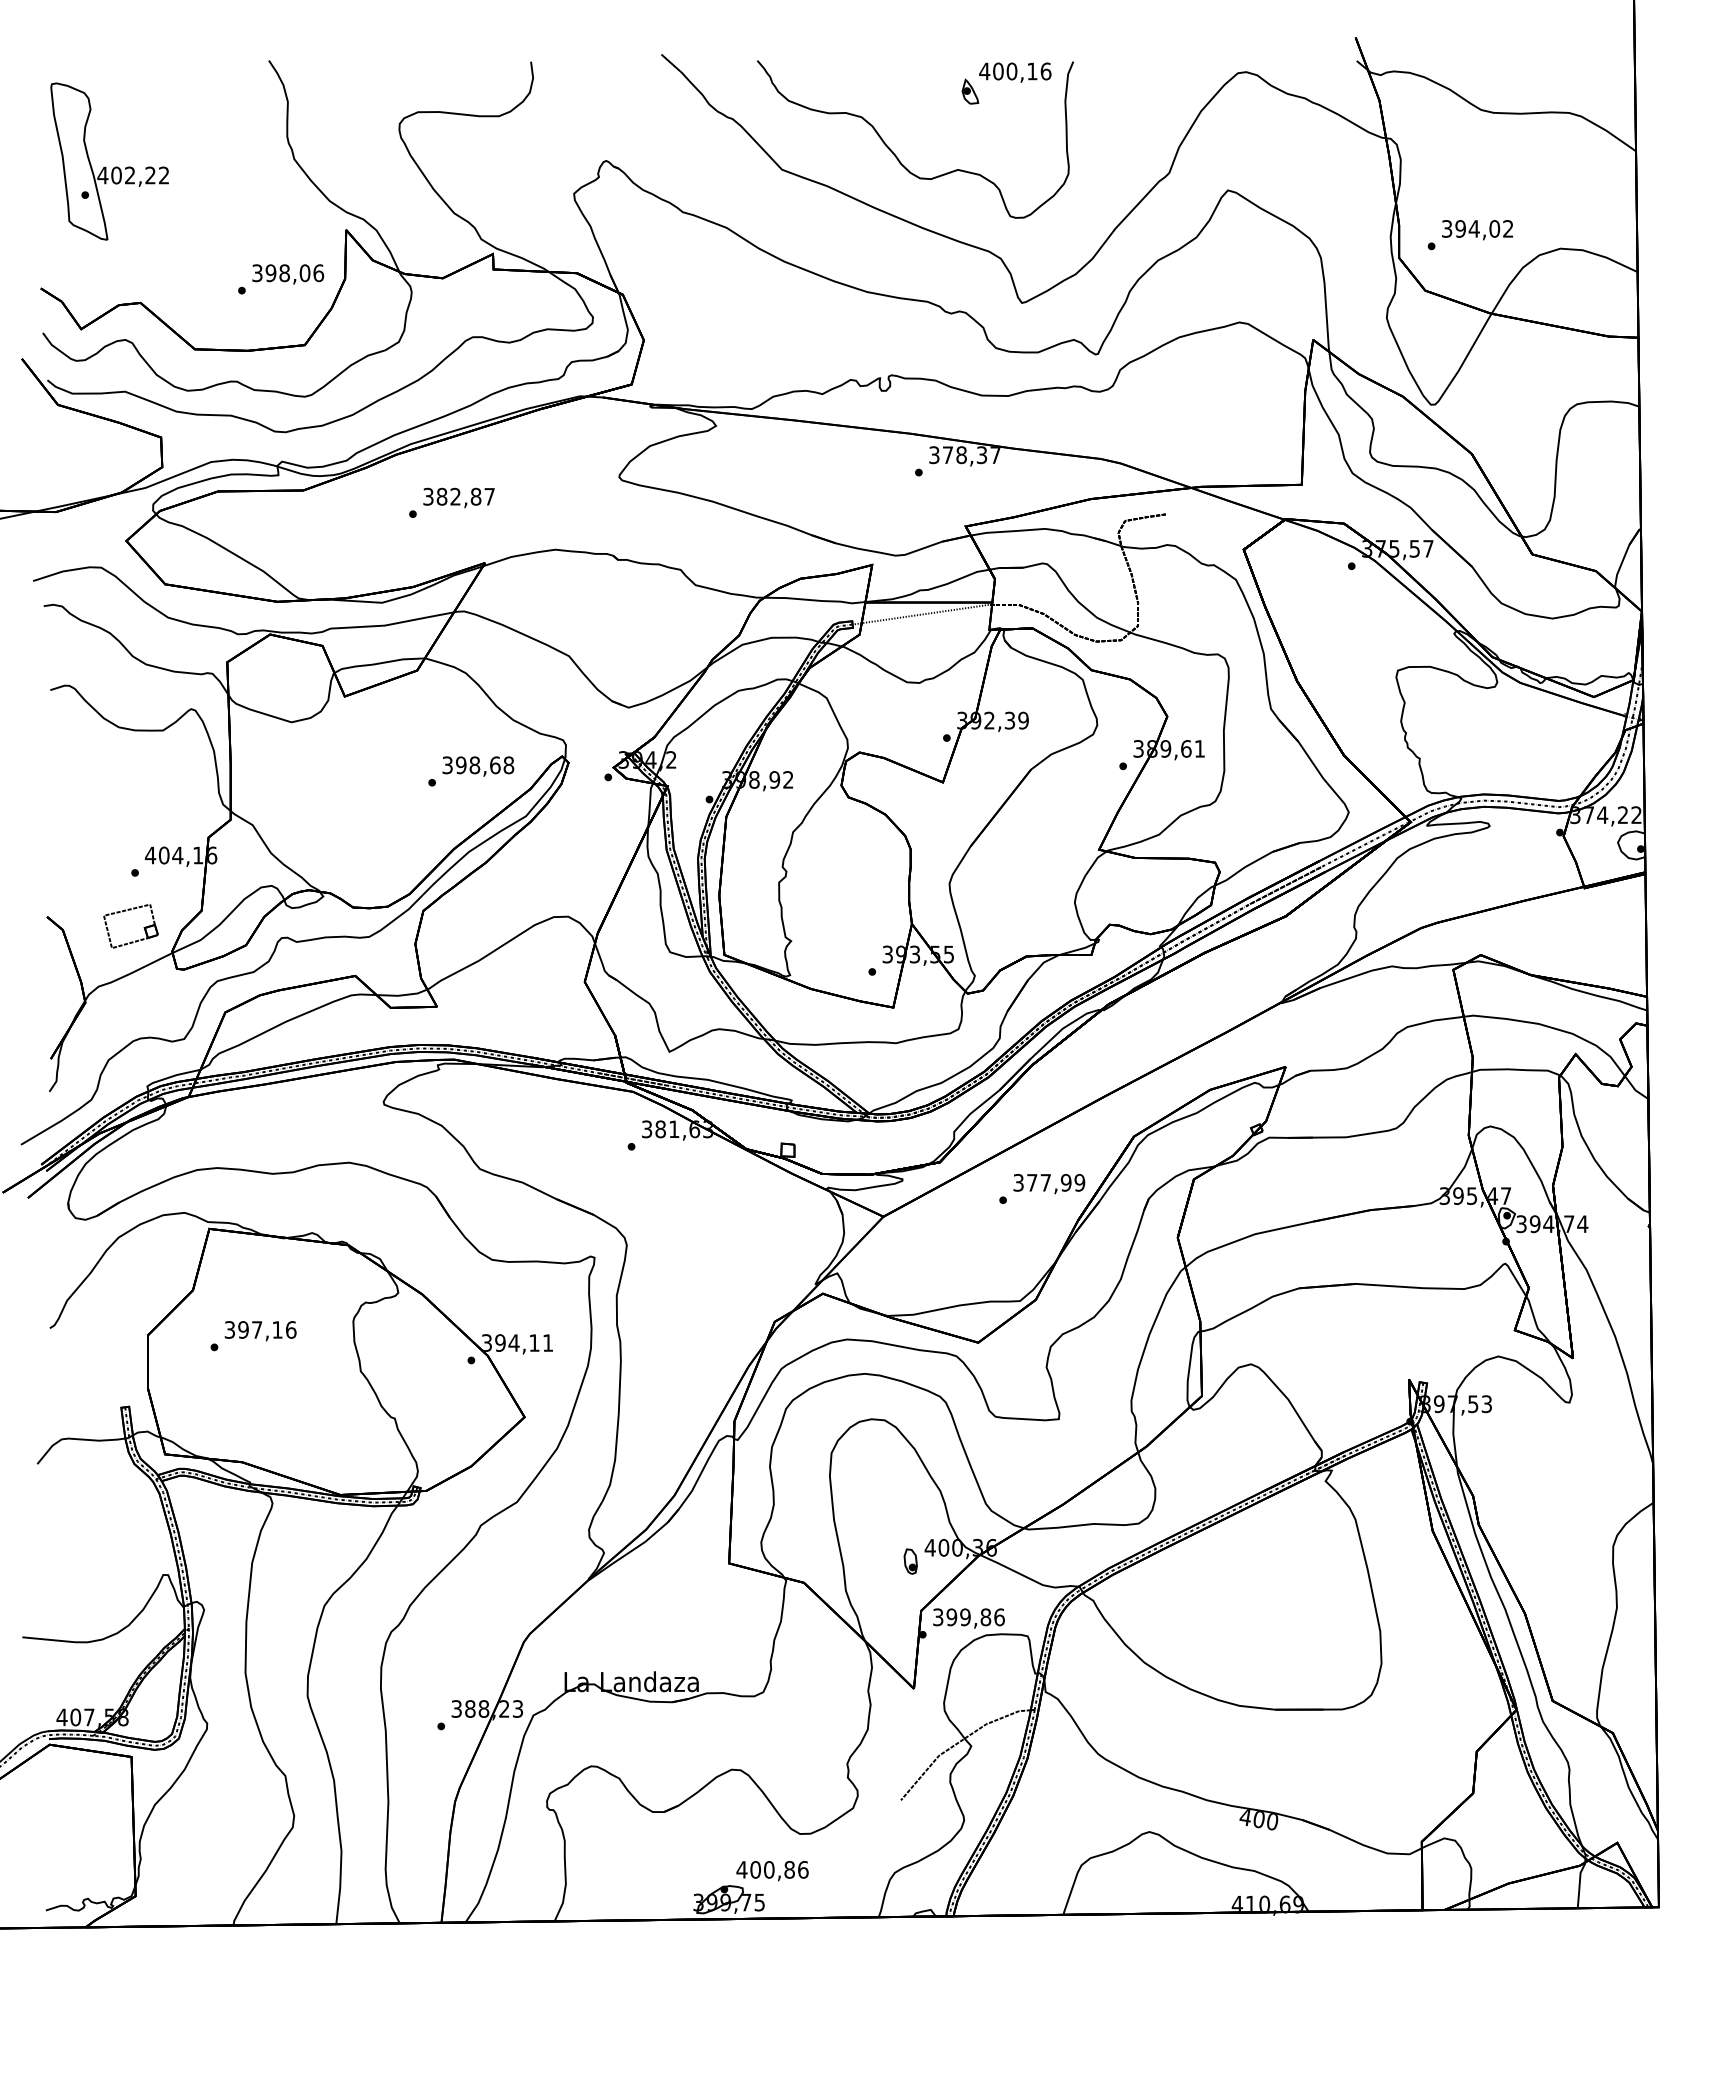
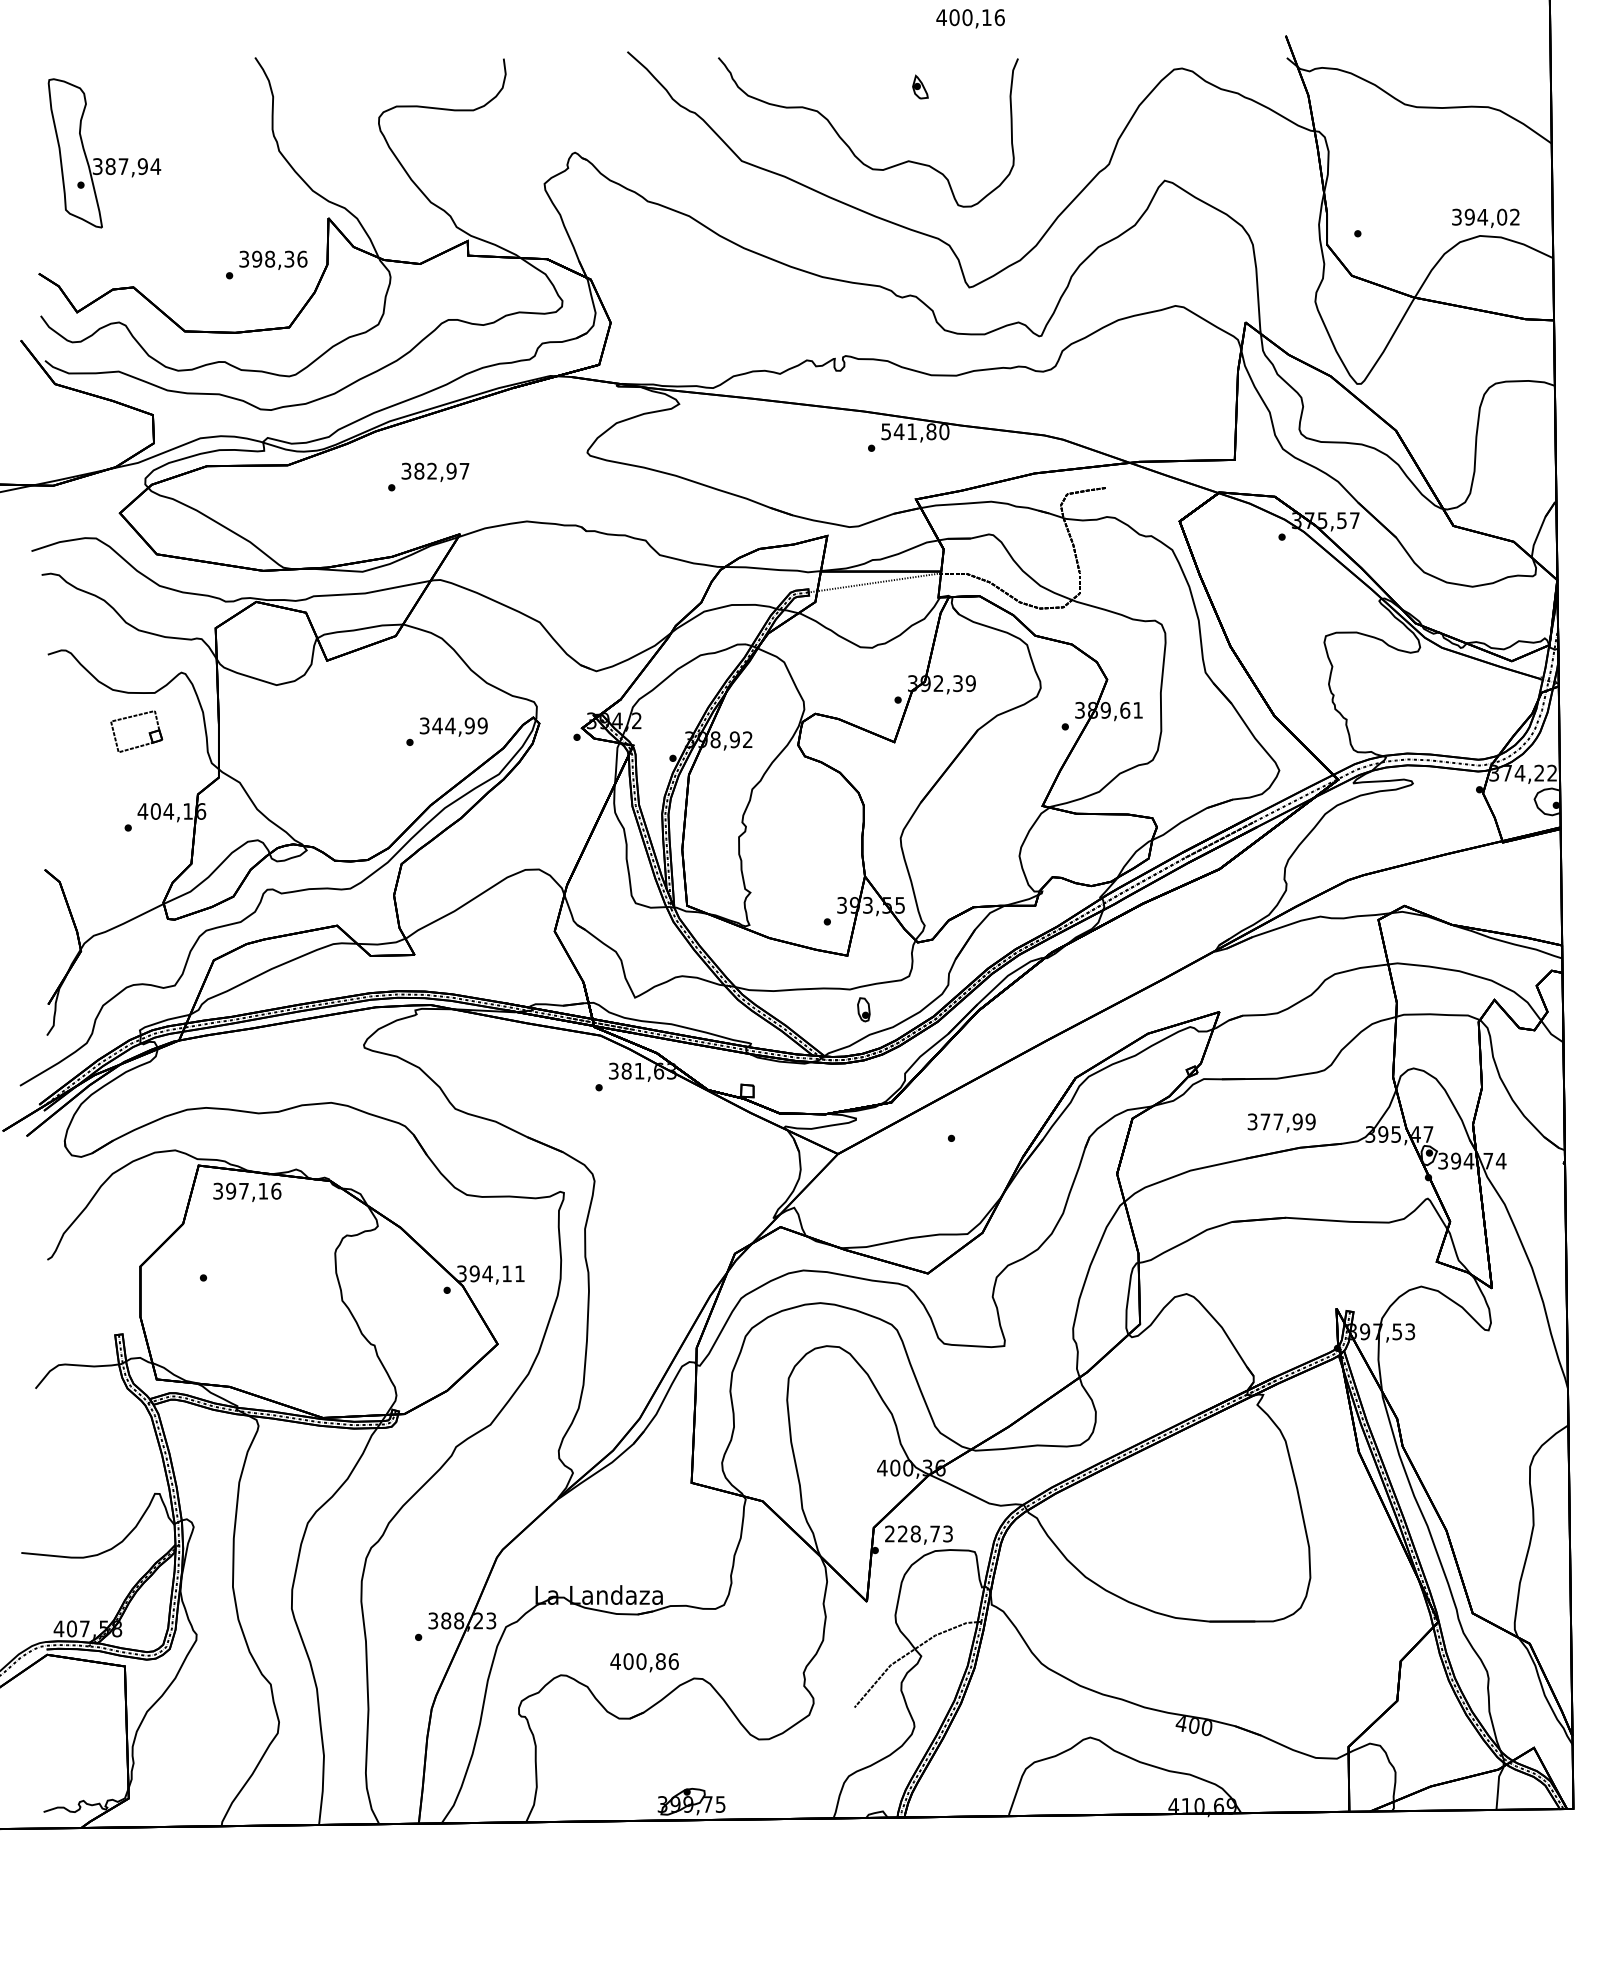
text: (1015, 72) -> (970, 18), moved
text: (133, 175) -> (126, 166), 402,22 -> 387,94
text: (1477, 230) -> (1485, 218), moved
text: (304, 273) -> (288, 259), 398,06 -> 398,36
text: (964, 455) -> (914, 432), 378,37 -> 541,80
text: (475, 496) -> (451, 470), 382,87 -> 382,97
text: (484, 765) -> (459, 726), 398,68 -> 344,99
part: (143, 927) -> (148, 732), moved
text: (1049, 1184) -> (1281, 1123), moved
text: (260, 1331) -> (247, 1192), moved
part: (910, 1561) -> (863, 1009), moved
text: (968, 1617) -> (918, 1534), 399,86 -> 228,73
text: (772, 1871) -> (644, 1663), moved

